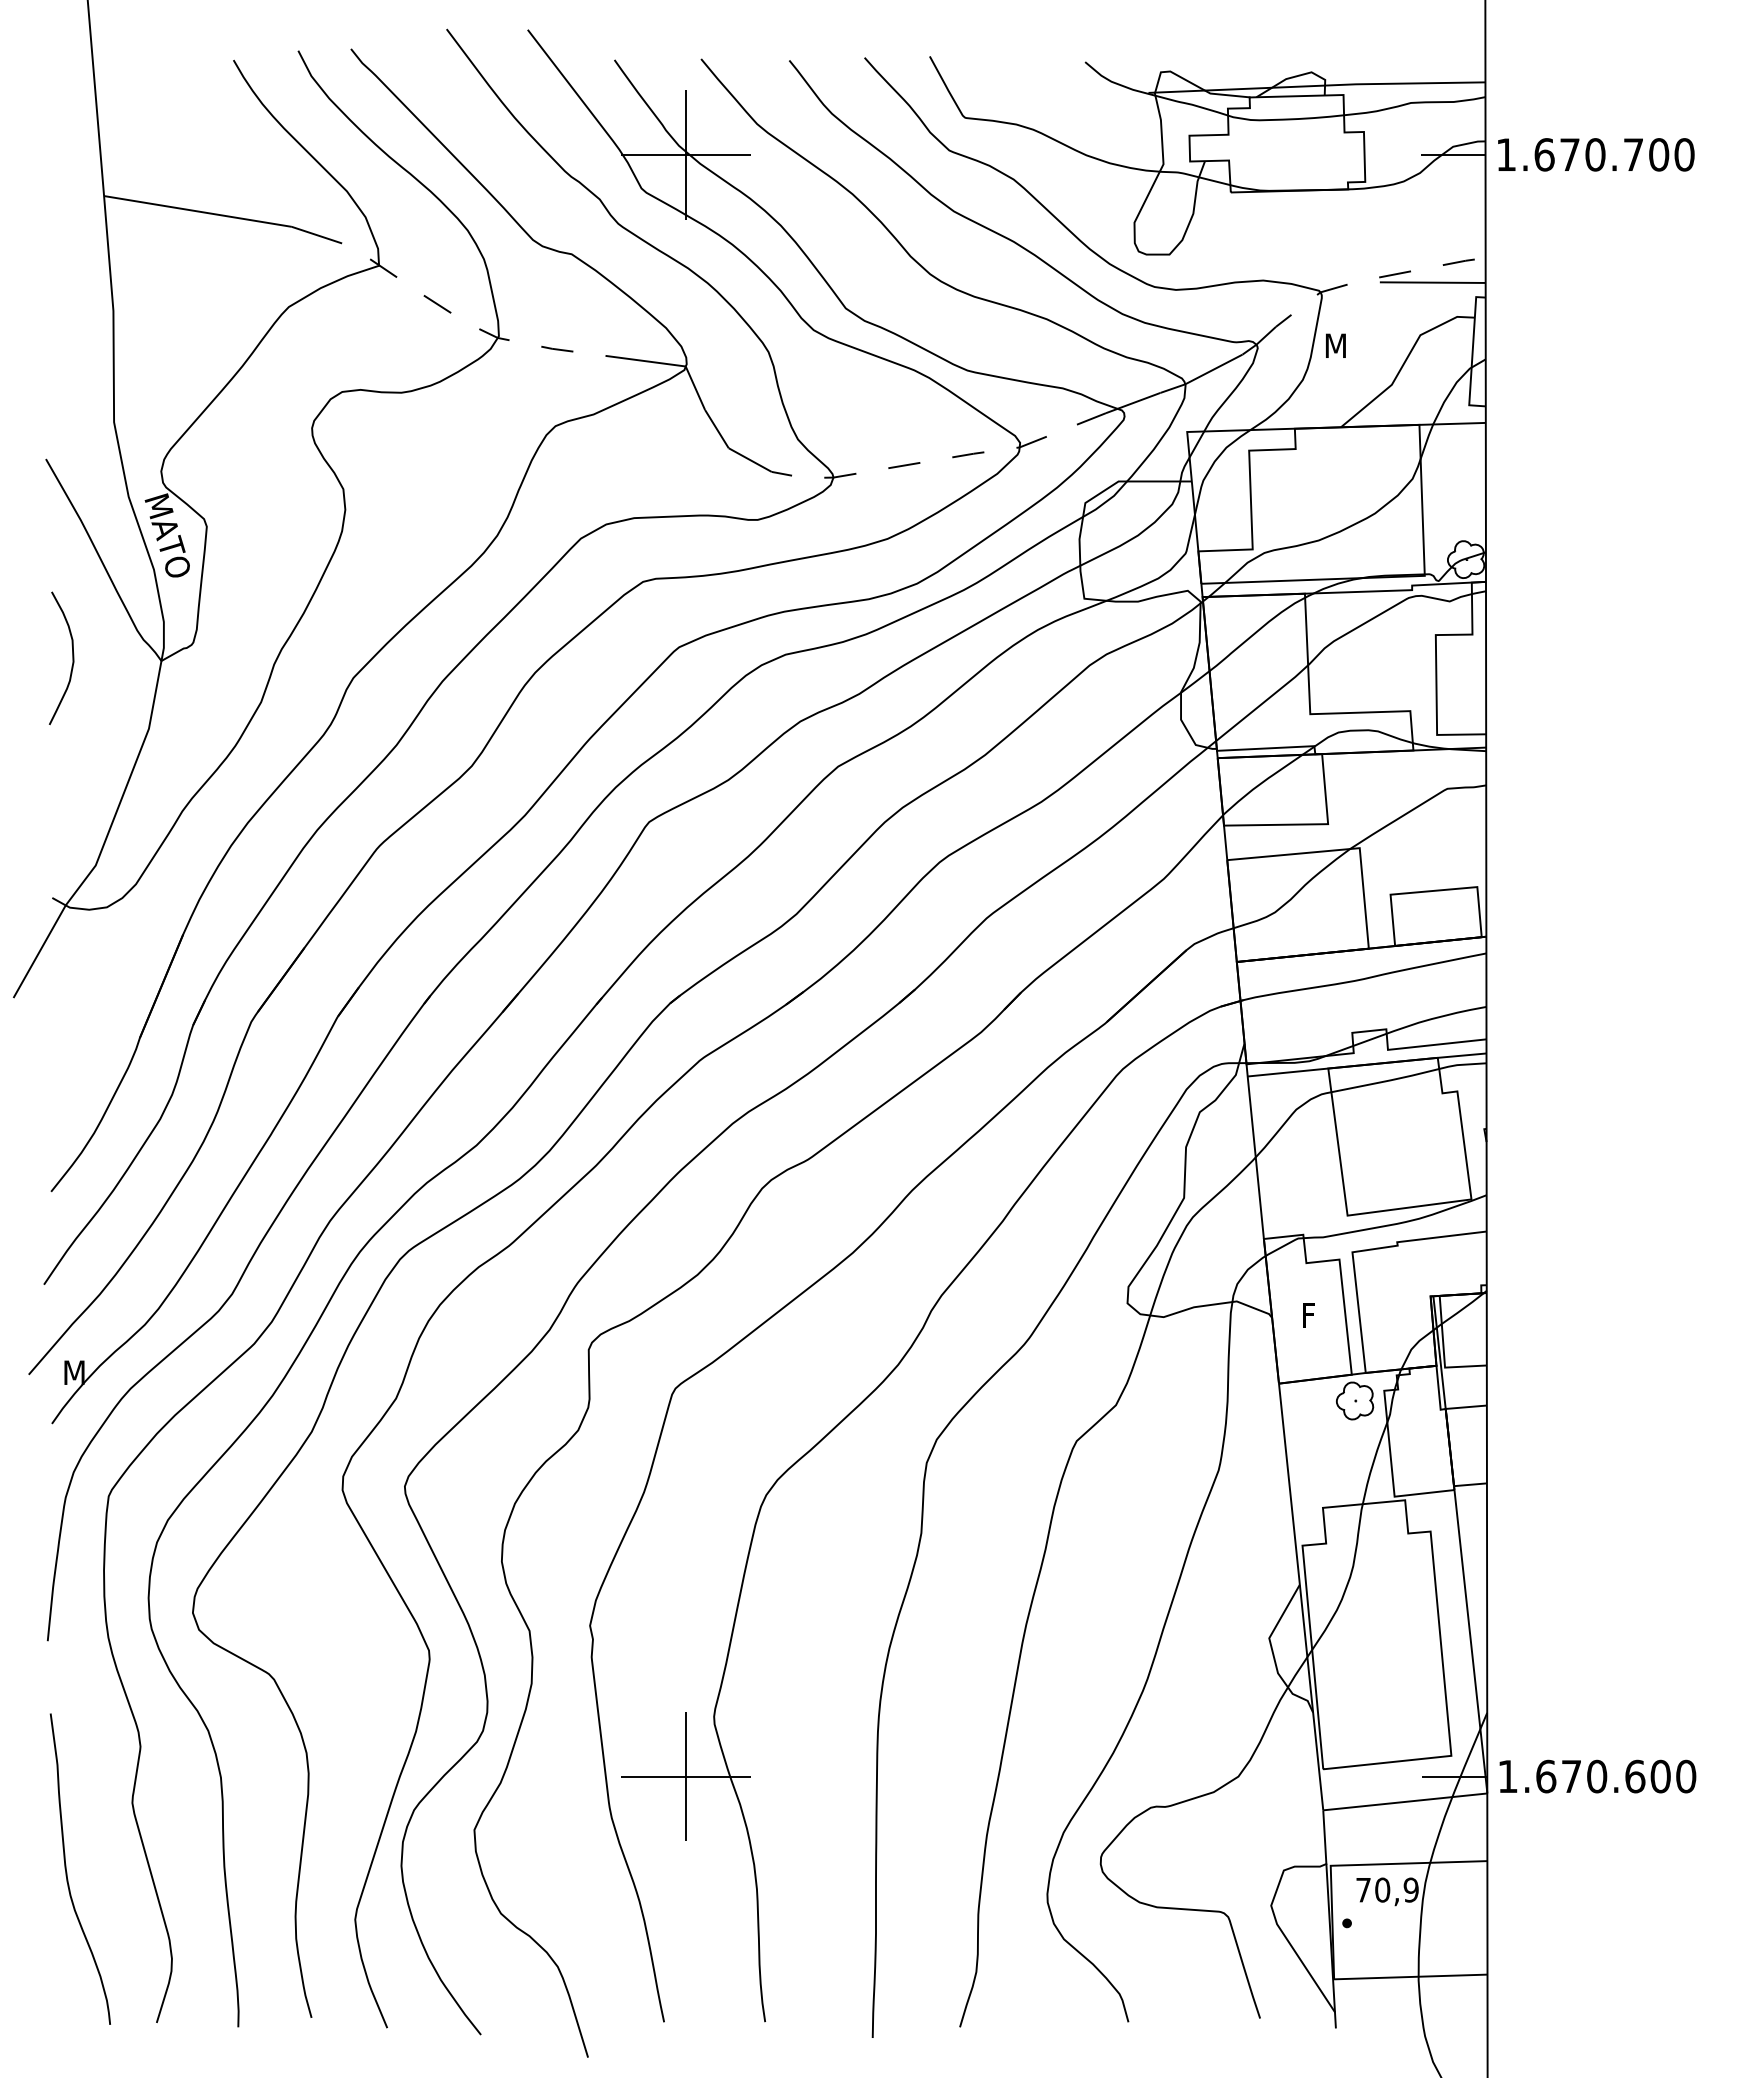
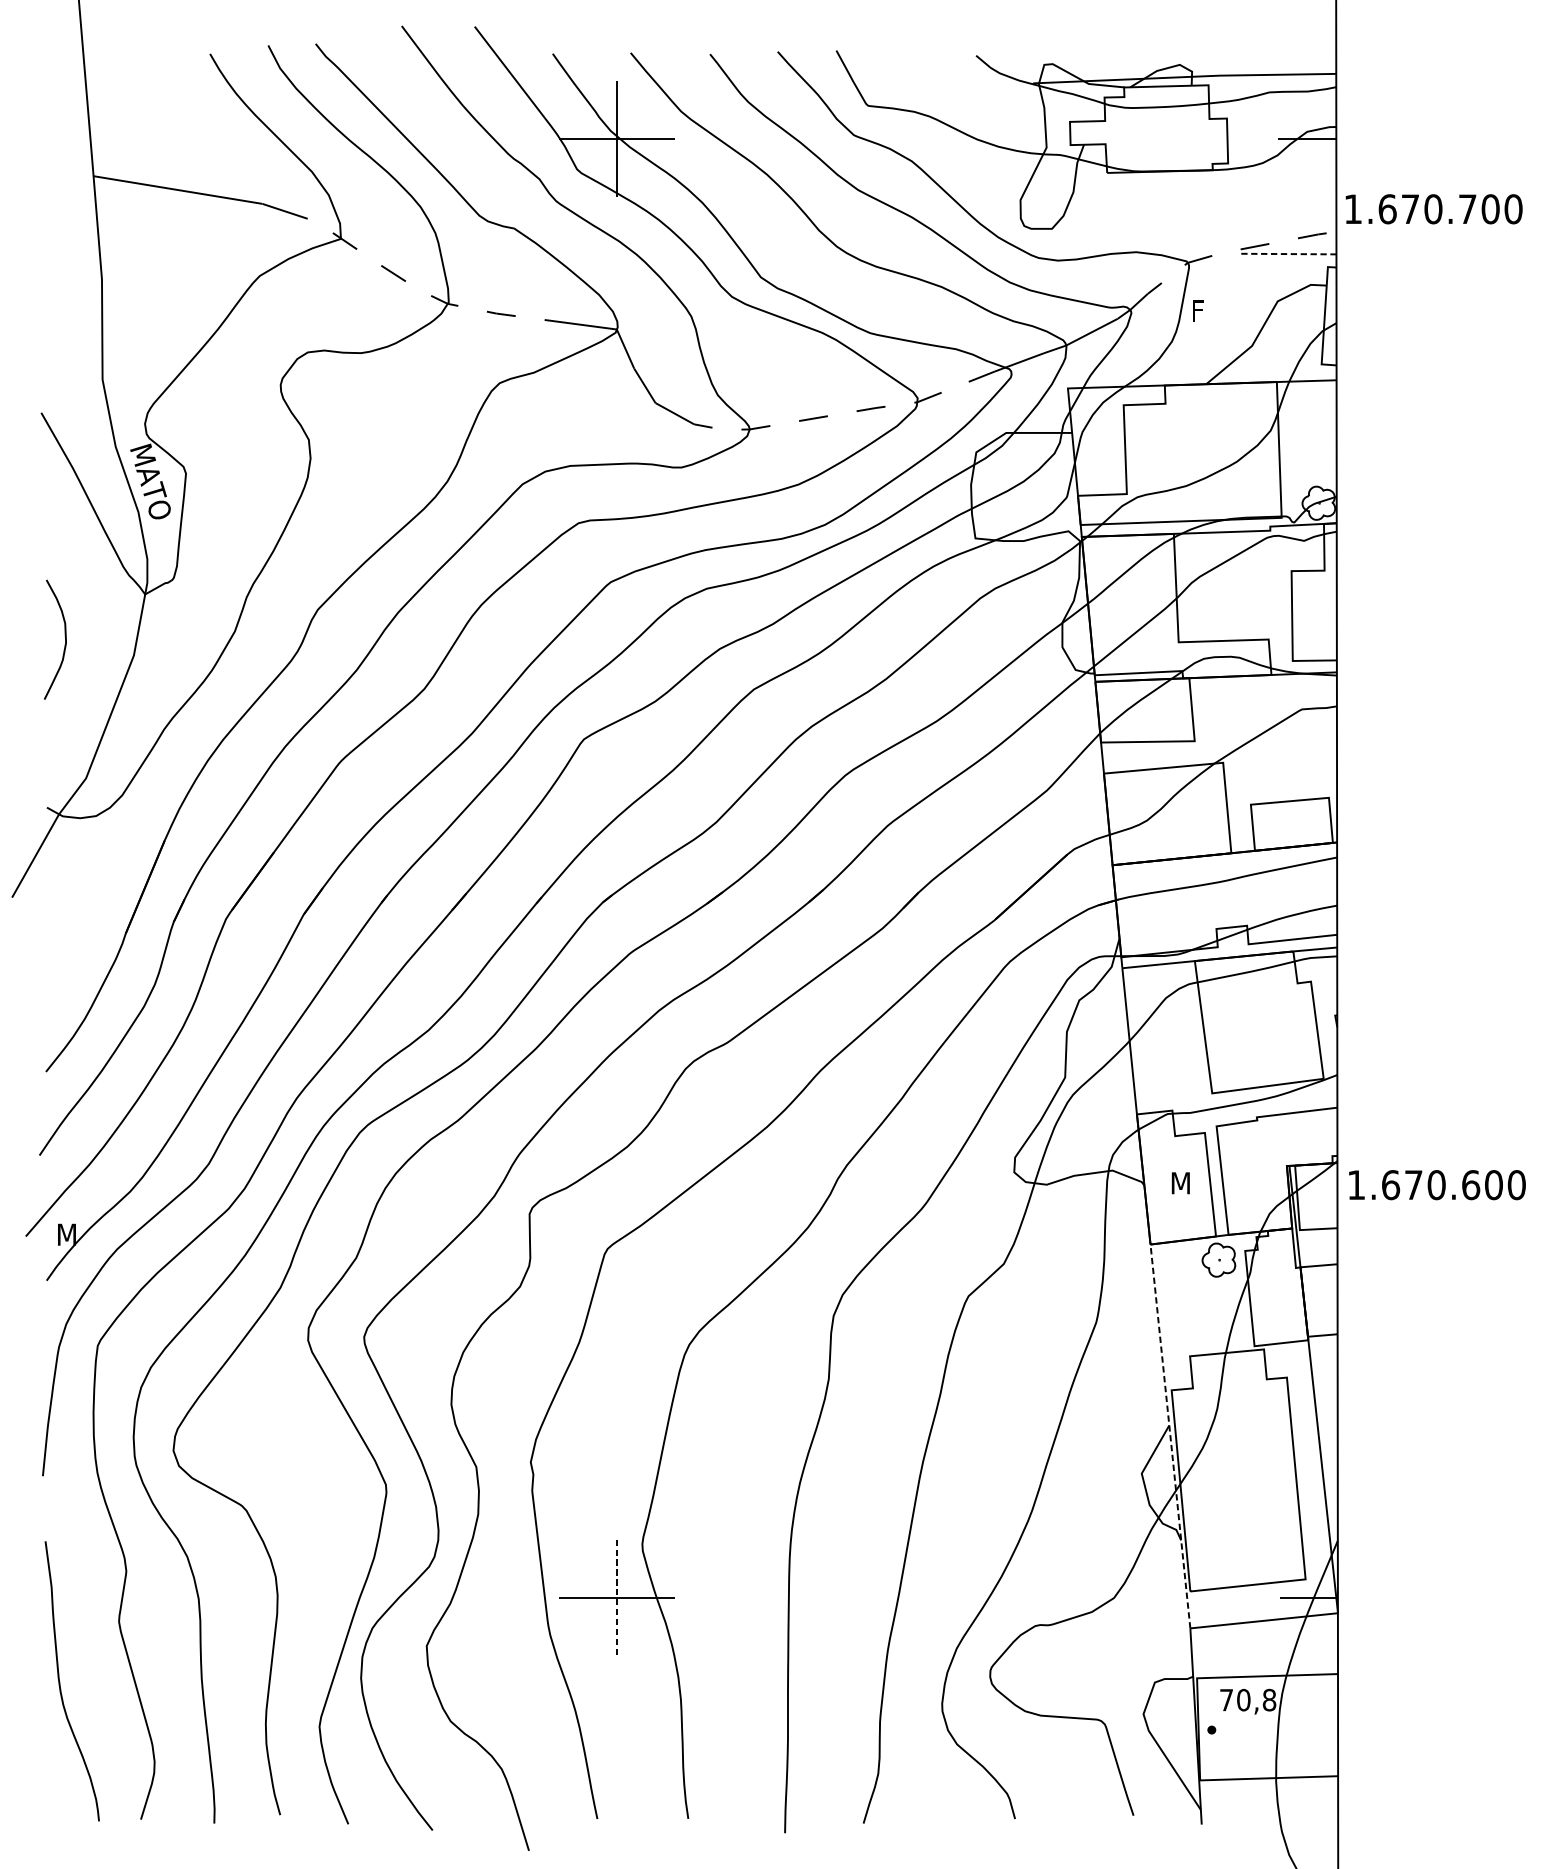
text: (1596, 154) -> (1434, 208), moved
line: (1432, 282) -> (1288, 253), solid -> dashed
text: (1335, 345) -> (1201, 310), M -> F
curve: (72, 658) -> (65, 639), moved
text: (1312, 1315) -> (1180, 1183), F -> M
line: (1301, 1596) -> (1170, 1436), solid -> dashed
line: (685, 1776) -> (616, 1597), solid -> dashed
text: (1597, 1776) -> (1437, 1185), moved
text: (1410, 1889) -> (1268, 1699), 70,9 -> 70,8

